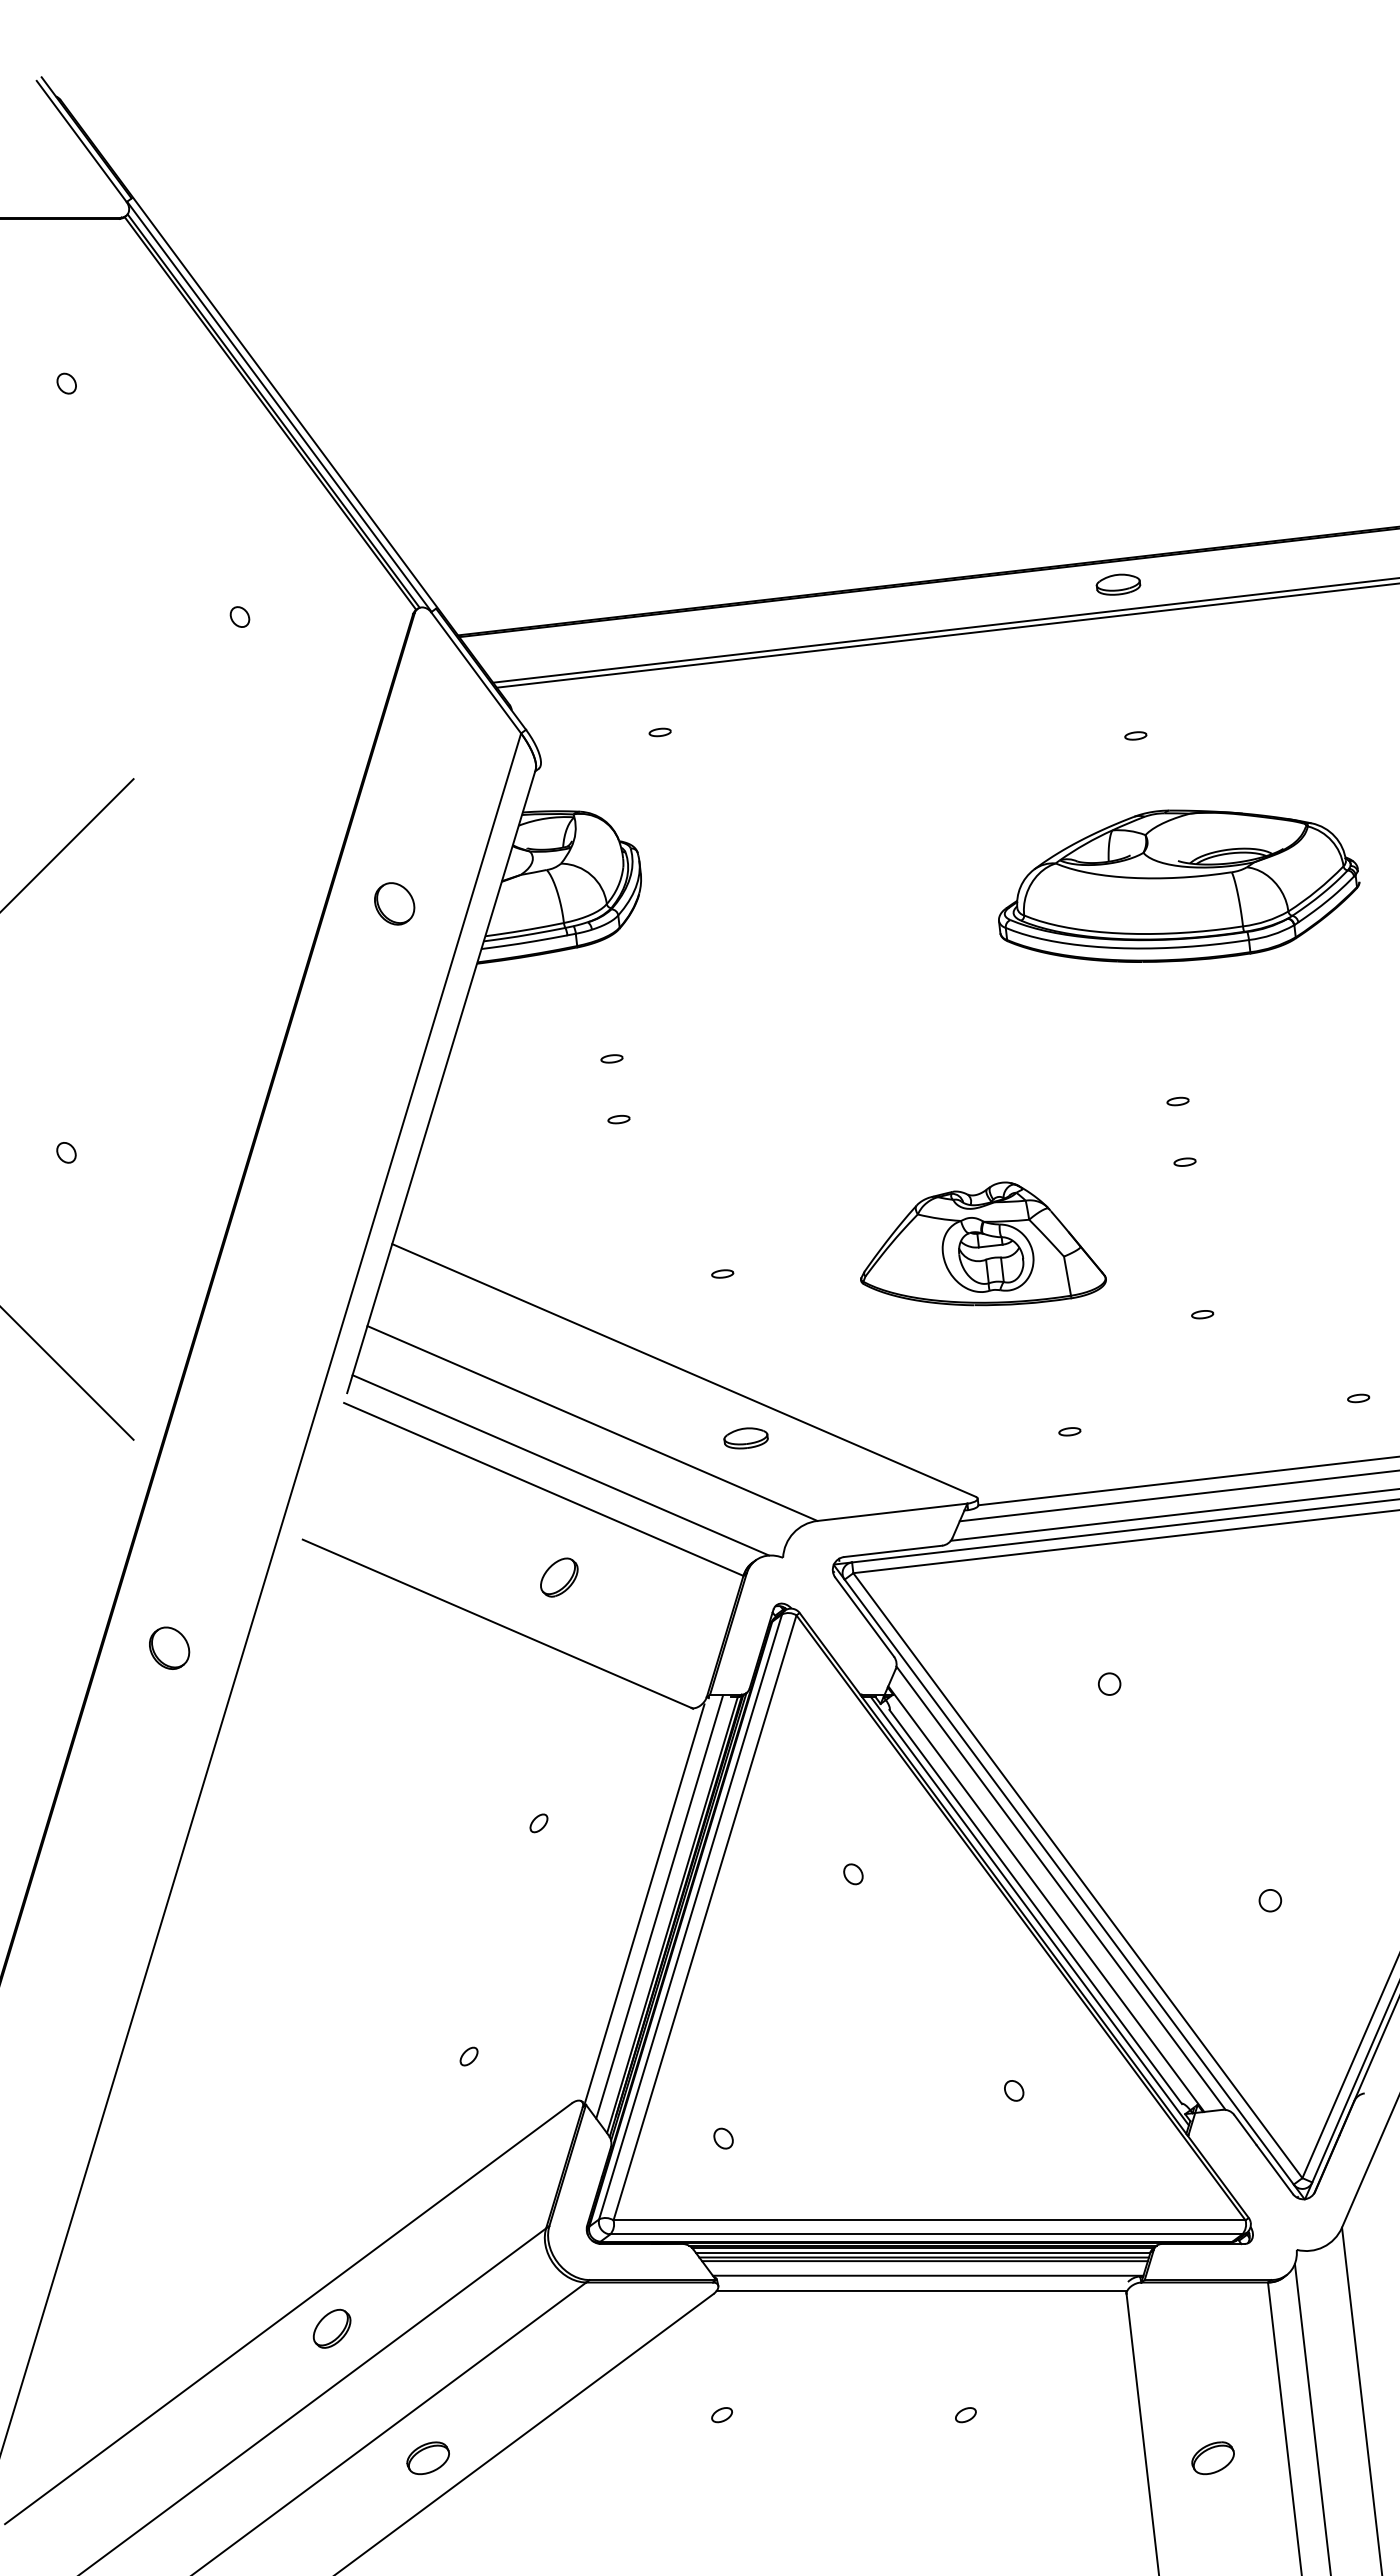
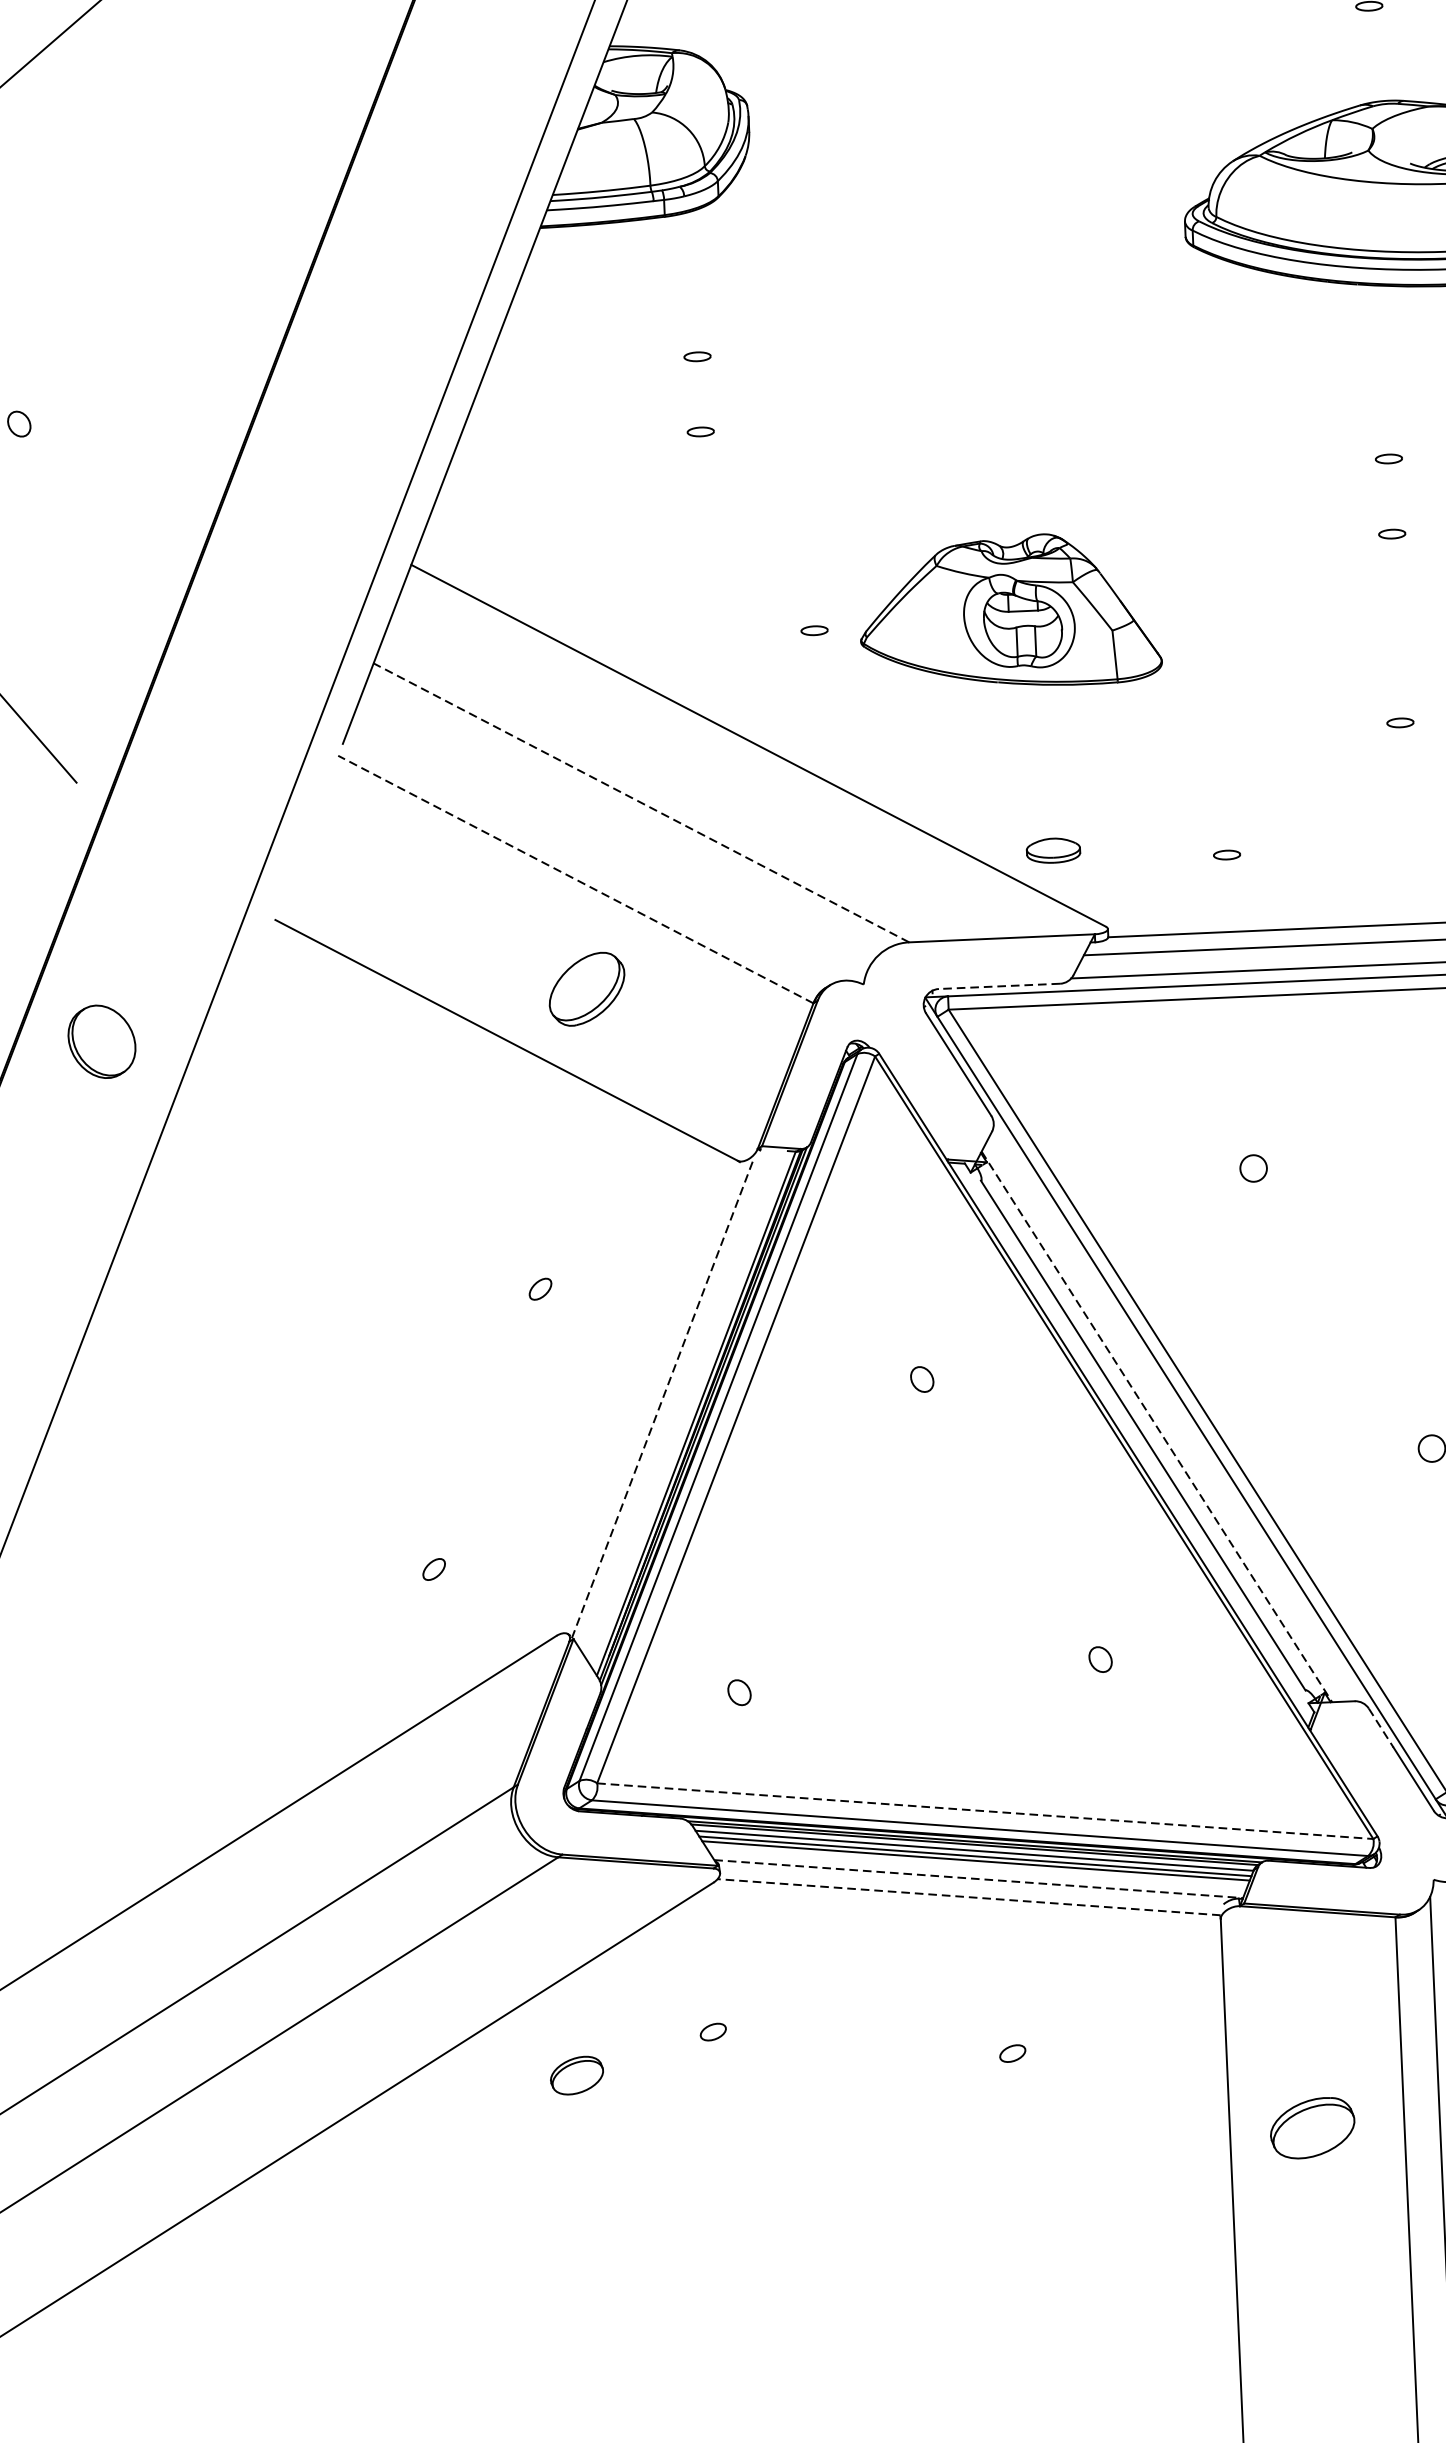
part: (394, 903) -> (444, 146), removed
part: (983, 1243) -> (1014, 607), moved
line: (592, 1423) -> (641, 802), solid -> dashed
part: (745, 1438) -> (1052, 850), moved
line: (560, 1465) -> (598, 851), removed
line: (543, 1489) -> (575, 879), solid -> dashed
line: (892, 1551) -> (998, 986), solid -> dashed
part: (559, 1577) -> (587, 989), size x1.6
part: (169, 1647) -> (102, 1040), size x1.4
line: (1060, 1887) -> (1175, 1413), removed
line: (1046, 1899) -> (1157, 1427), solid -> dashed
line: (644, 1904) -> (662, 1398), solid -> dashed
line: (659, 1906) -> (681, 1401), removed
line: (1029, 1911) -> (1135, 1440), removed
line: (1245, 2130) -> (1381, 1728), solid -> dashed
line: (930, 2220) -> (986, 1811), solid -> dashed
line: (928, 2275) -> (979, 1878), solid -> dashed
line: (921, 2290) -> (969, 1896), solid -> dashed
part: (331, 2328) -> (241, 1891), removed
part: (427, 2458) -> (576, 2075), moved
part: (1212, 2458) -> (1311, 2128), size x1.6

